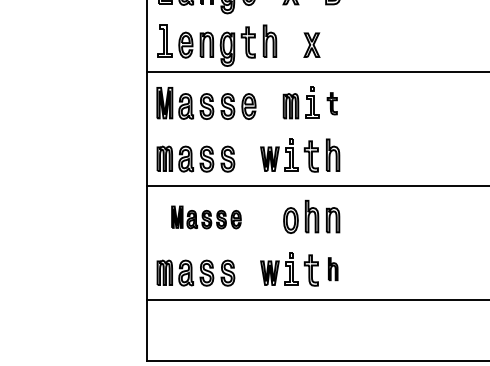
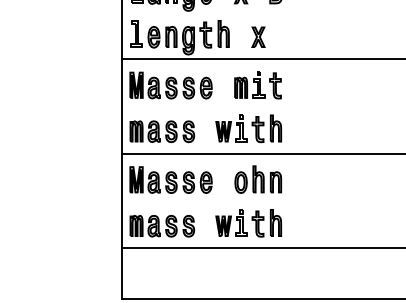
part: (331, 103) -> (274, 85), size x1.43
part: (206, 217) -> (171, 180), size x1.43
part: (333, 268) -> (276, 222), size x1.43

